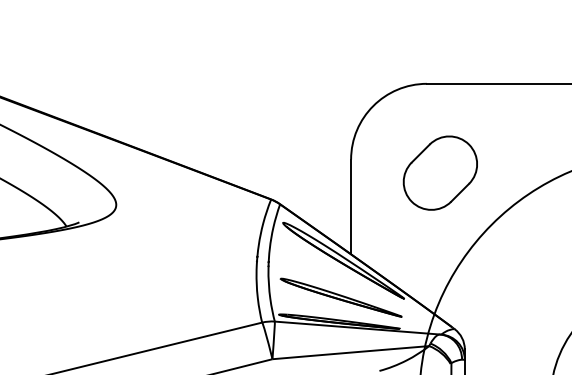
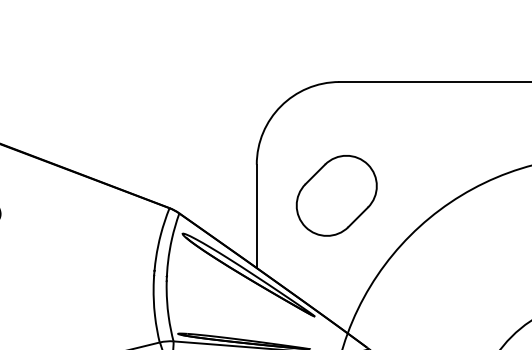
part: (439, 172) -> (335, 195), moved
part: (340, 297) -> (245, 315), removed

